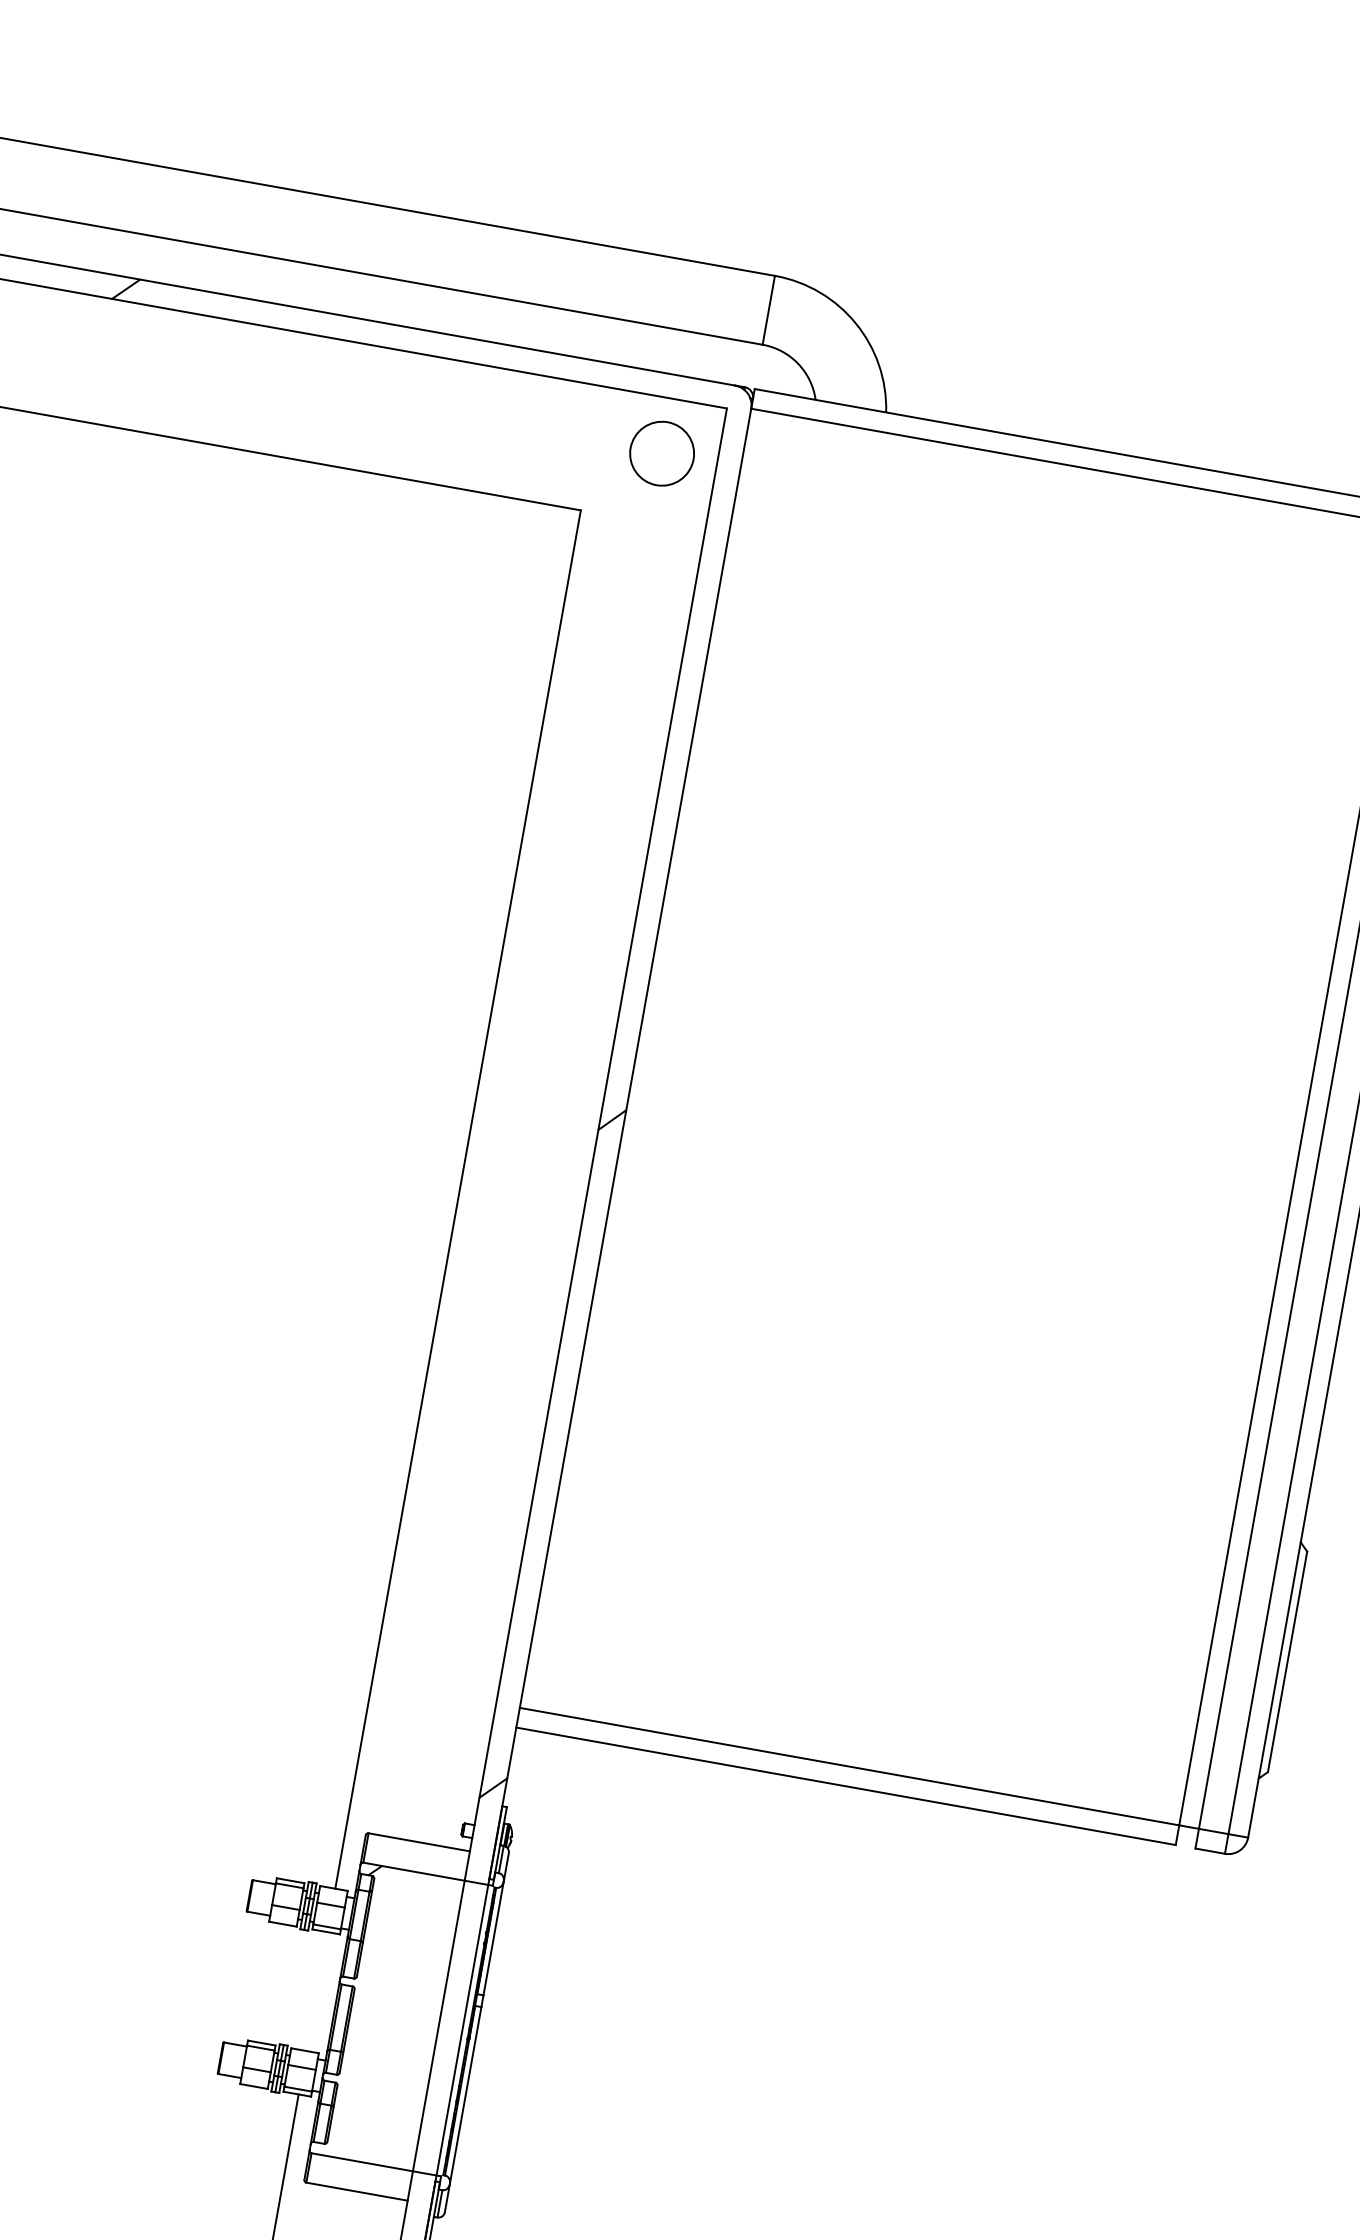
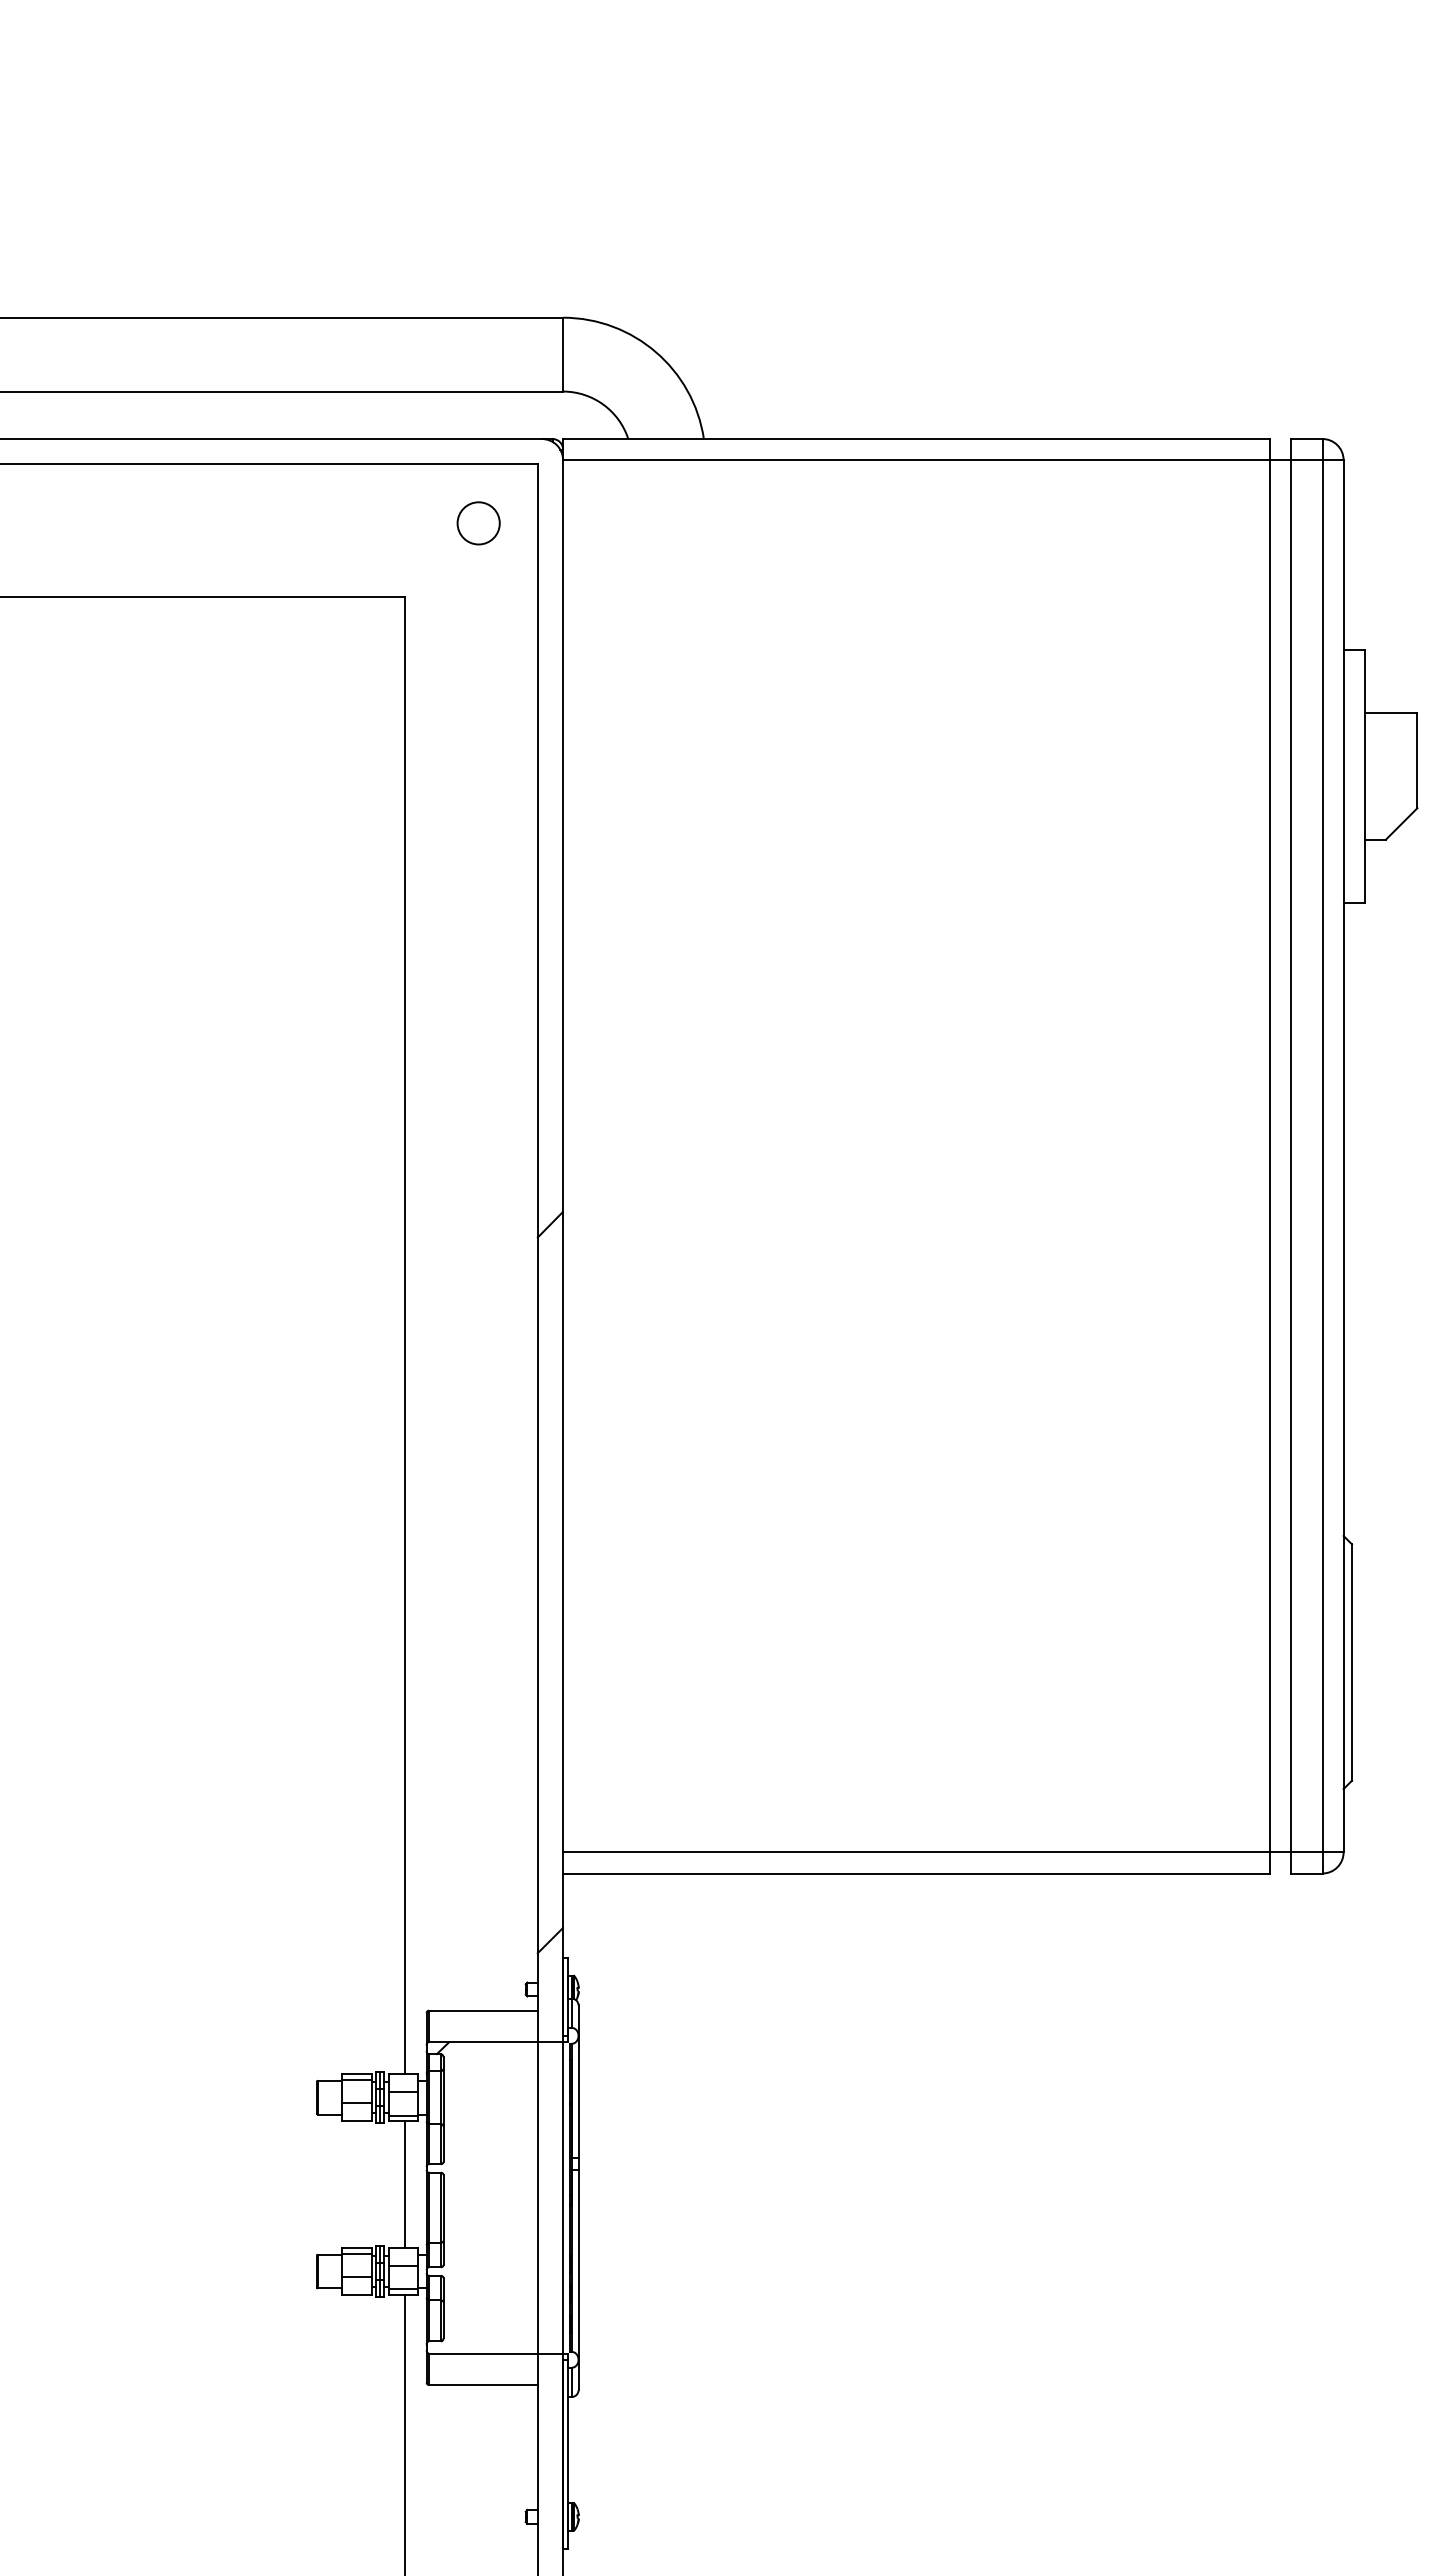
circle: (661, 453) -> (478, 523), size x0.62
line: (316, 1991) -> (404, 2184), added

